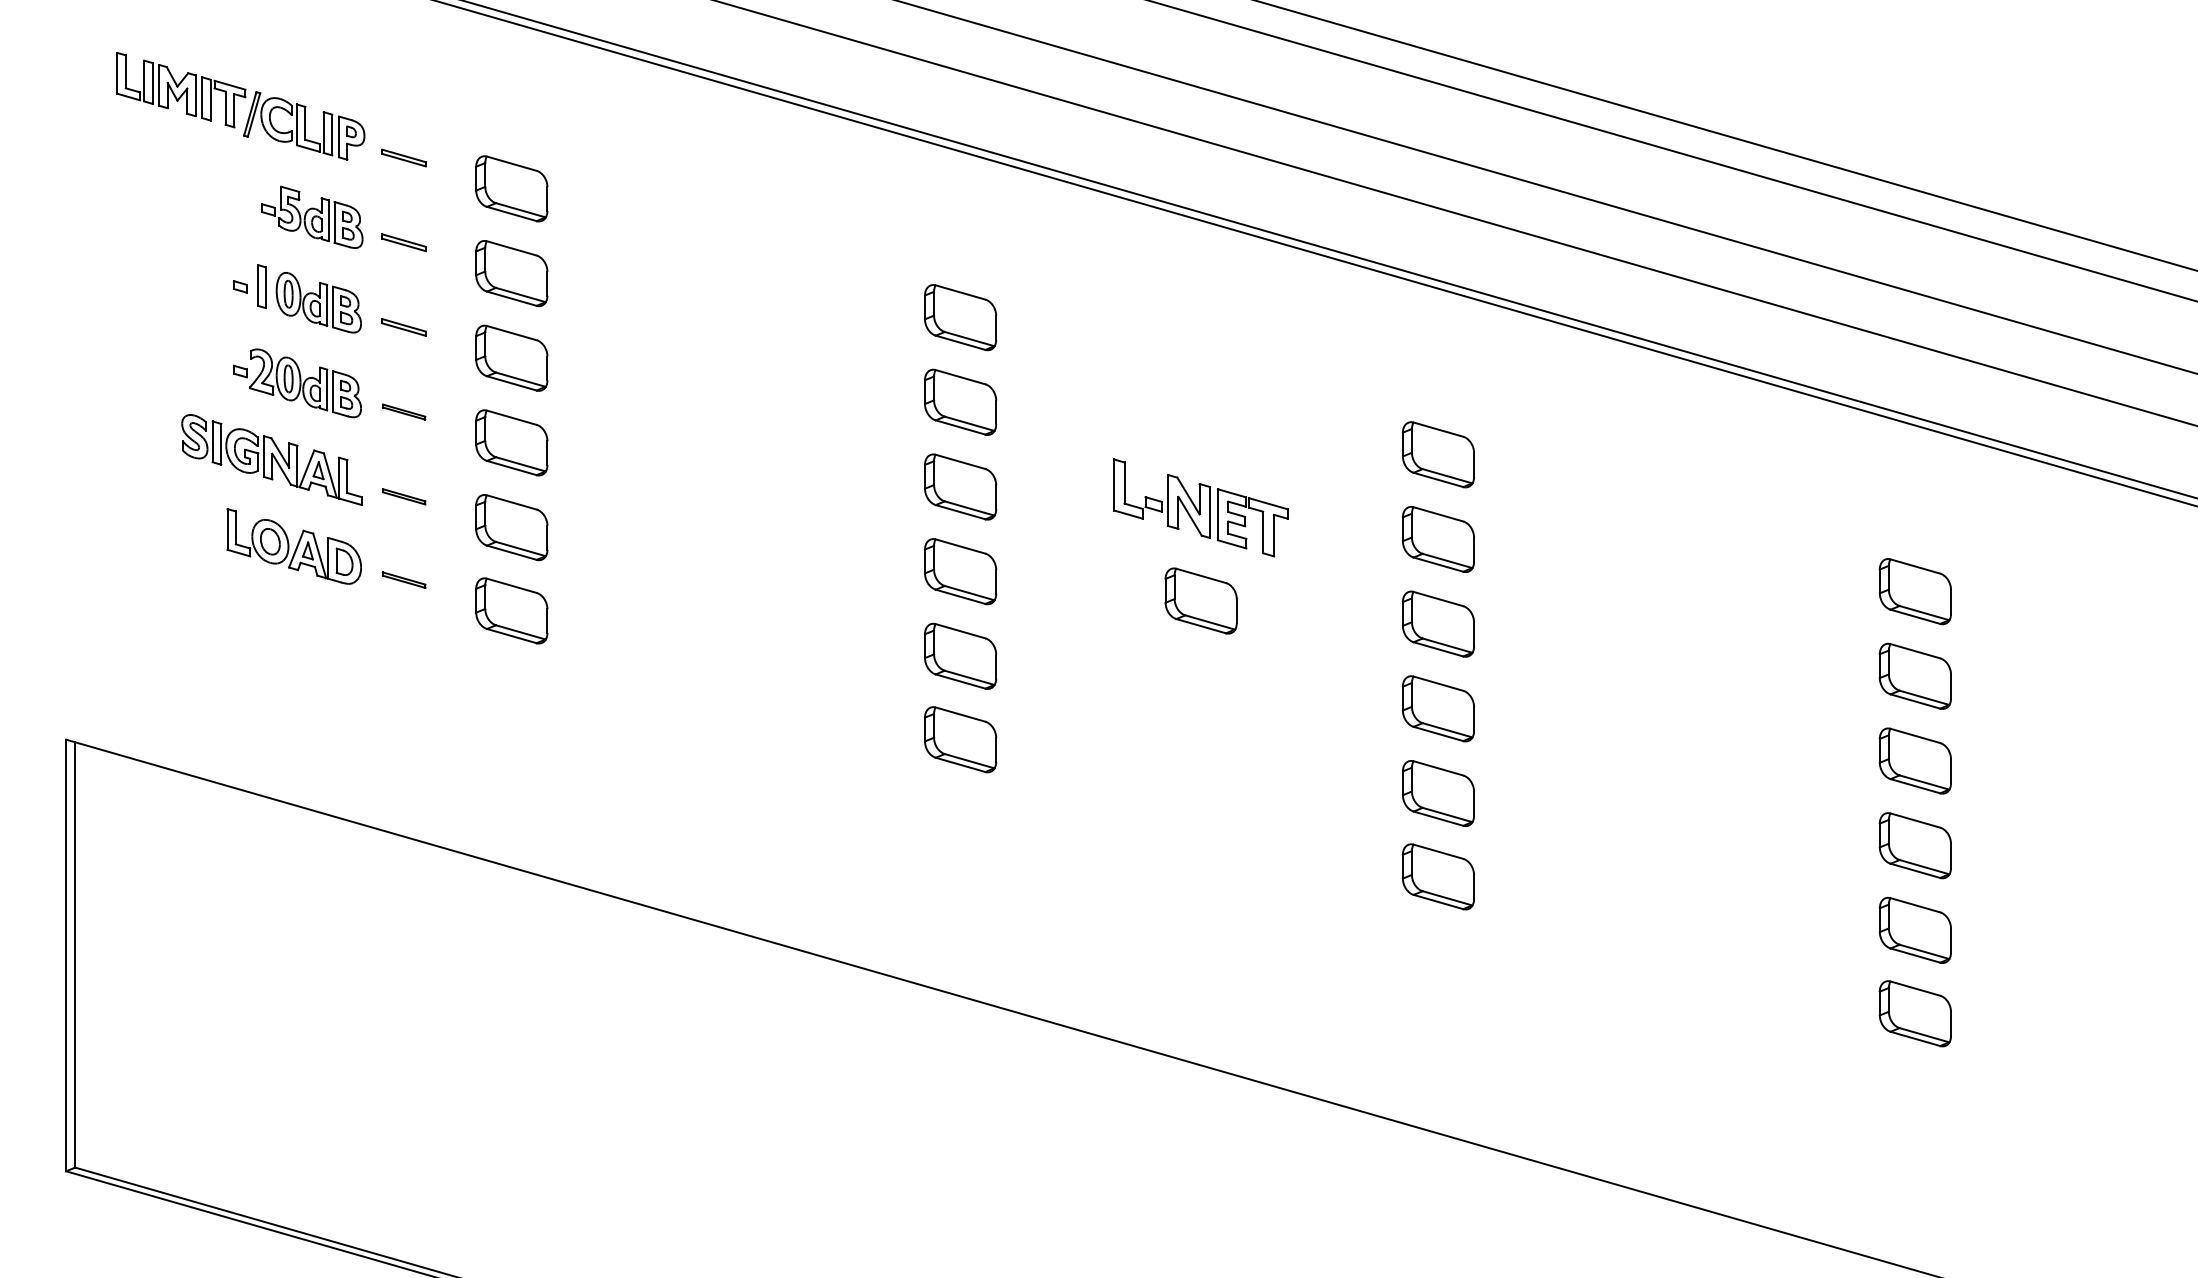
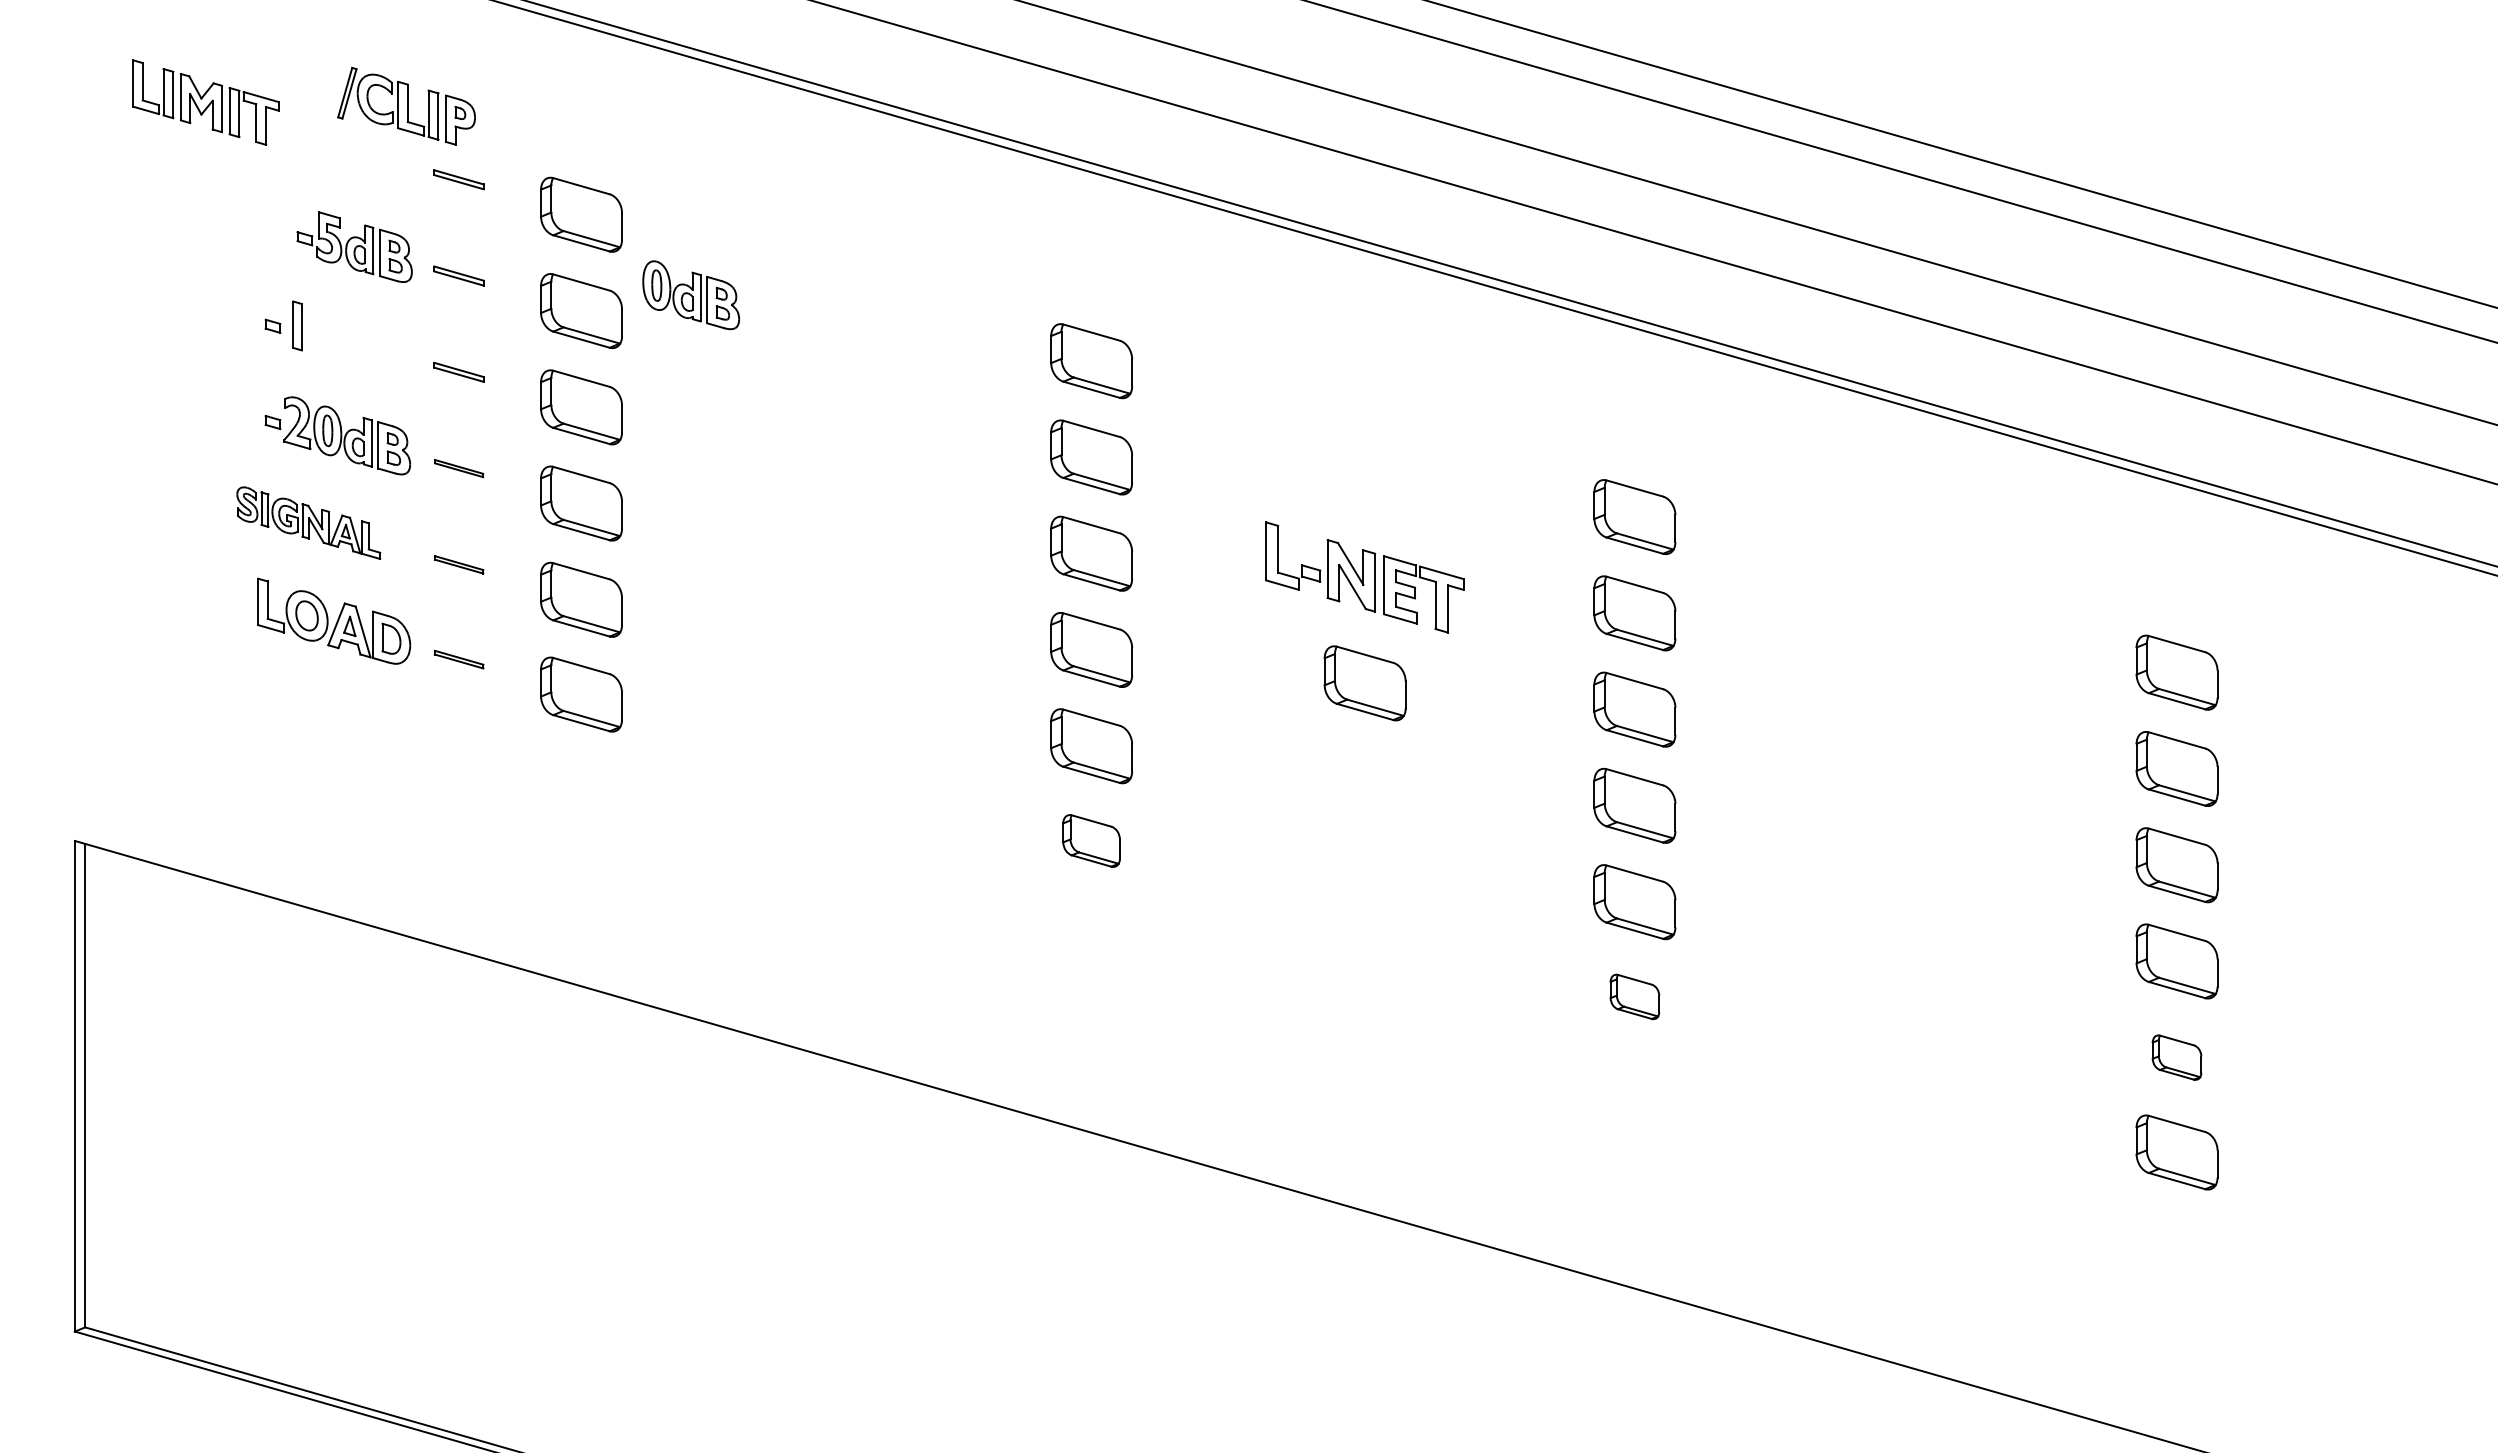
part: (304, 125) -> (406, 105), moved
part: (318, 302) -> (690, 295), moved
part: (271, 460) -> (308, 523), size x0.7
part: (960, 739) -> (1091, 840), size x0.7
part: (1438, 876) -> (1634, 996), size x0.6
part: (1914, 930) -> (2176, 1057), size x0.6

